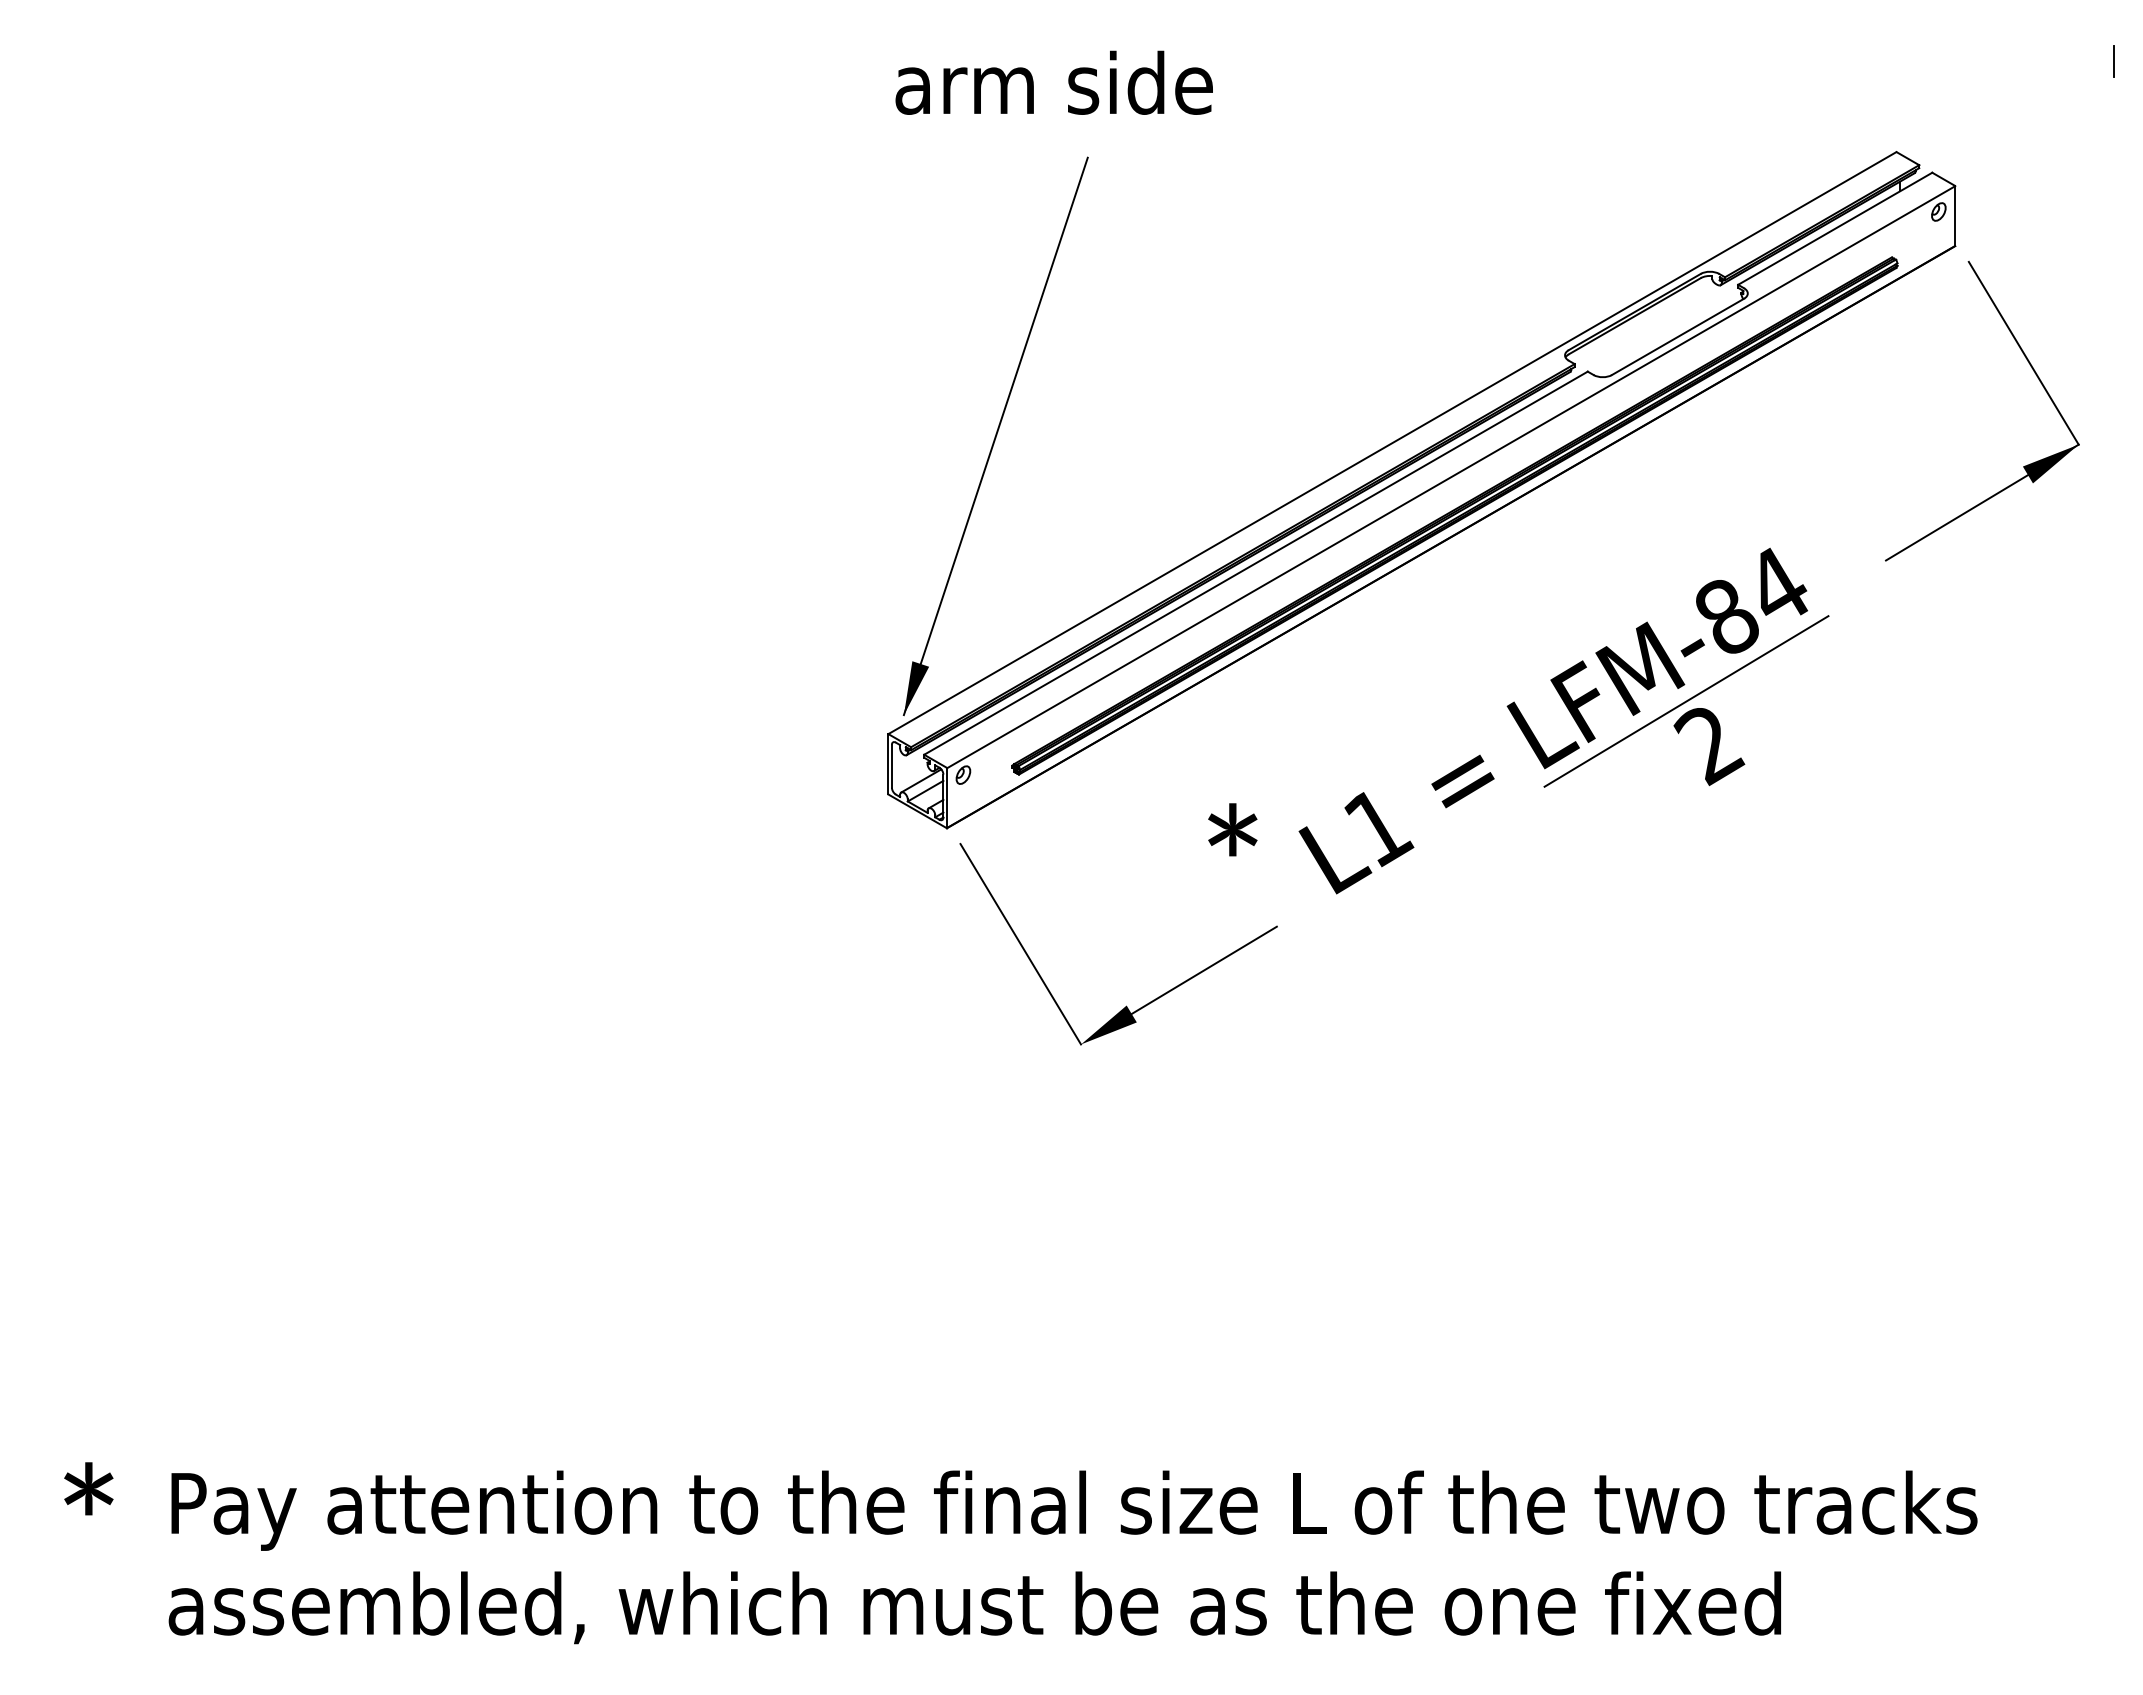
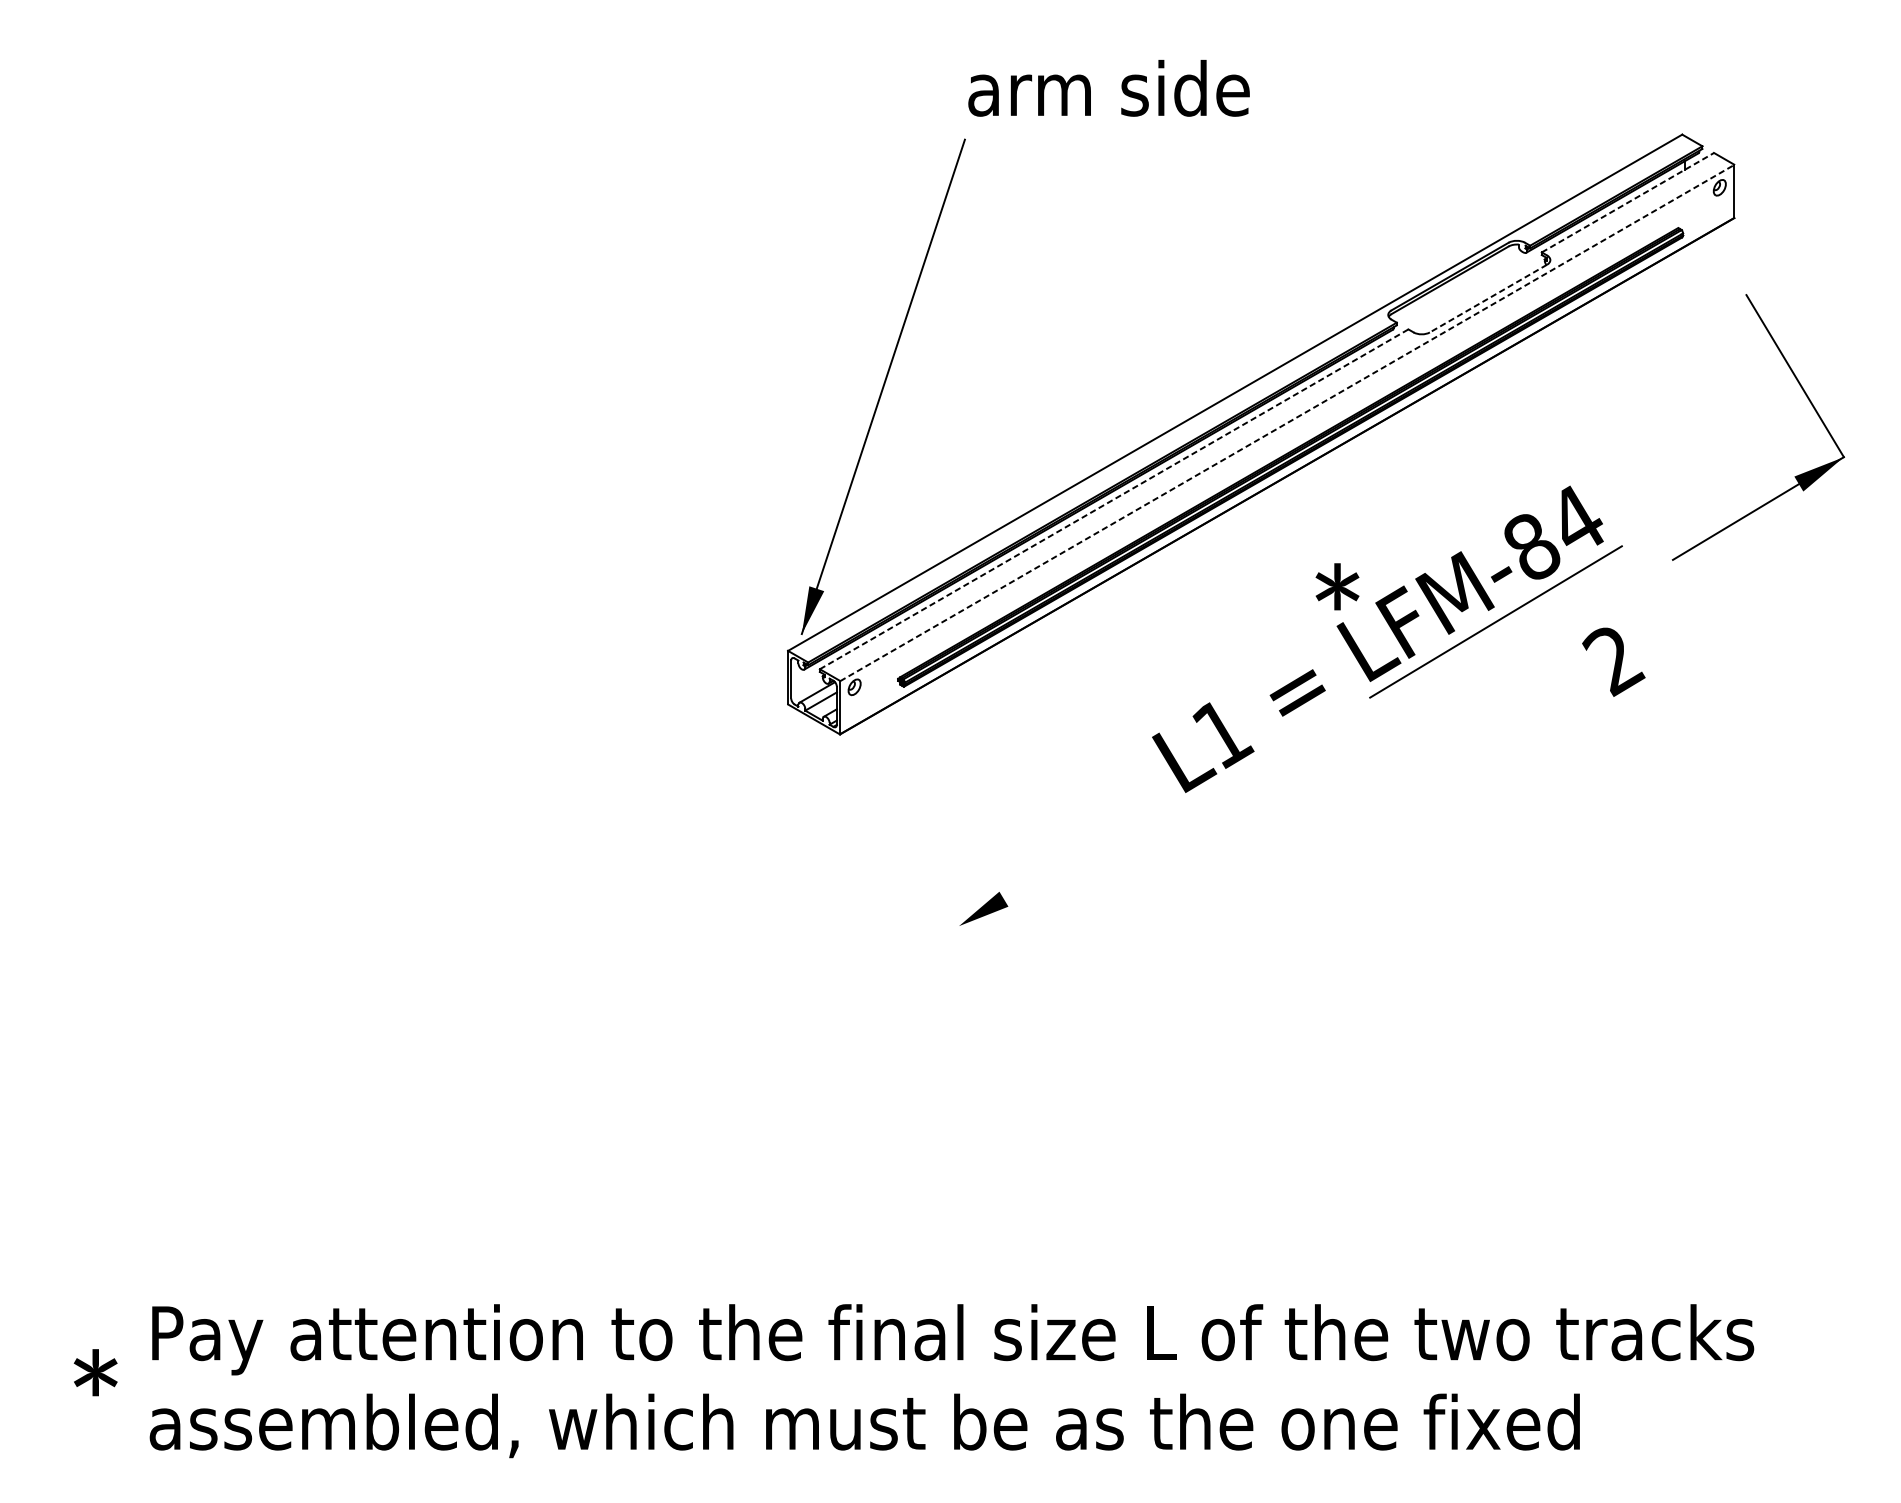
line: (2114, 60) -> (1875, 53), removed
text: (1053, 82) -> (1108, 88), moved
line: (1835, 228) -> (1628, 202), solid -> dashed
line: (1677, 337) -> (1488, 299), solid -> dashed
part: (2037, 378) -> (1807, 398), moved
line: (1451, 477) -> (1287, 423), solid -> dashed
line: (1256, 562) -> (1114, 498), solid -> dashed
text: (1709, 747) -> (1613, 662), moved
text: (1232, 829) -> (1337, 586), moved
line: (1020, 944) -> (905, 837), removed
line: (1203, 969) -> (1067, 859), removed
text: (88, 1488) -> (95, 1372), moved

